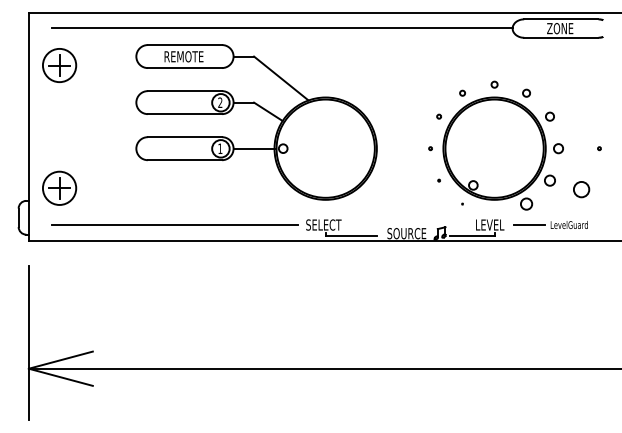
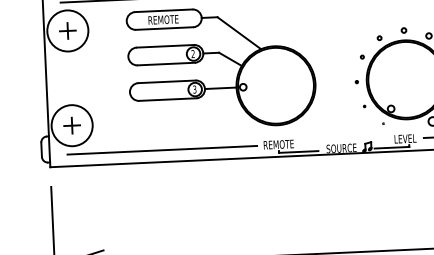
circle: (59, 65) -> (67, 30), size x1.6
text: (220, 148) -> (194, 89), 1 -> 3
circle: (59, 187) -> (72, 125), size x1.6
text: (325, 224) -> (278, 144), SELECT -> REMOTE

